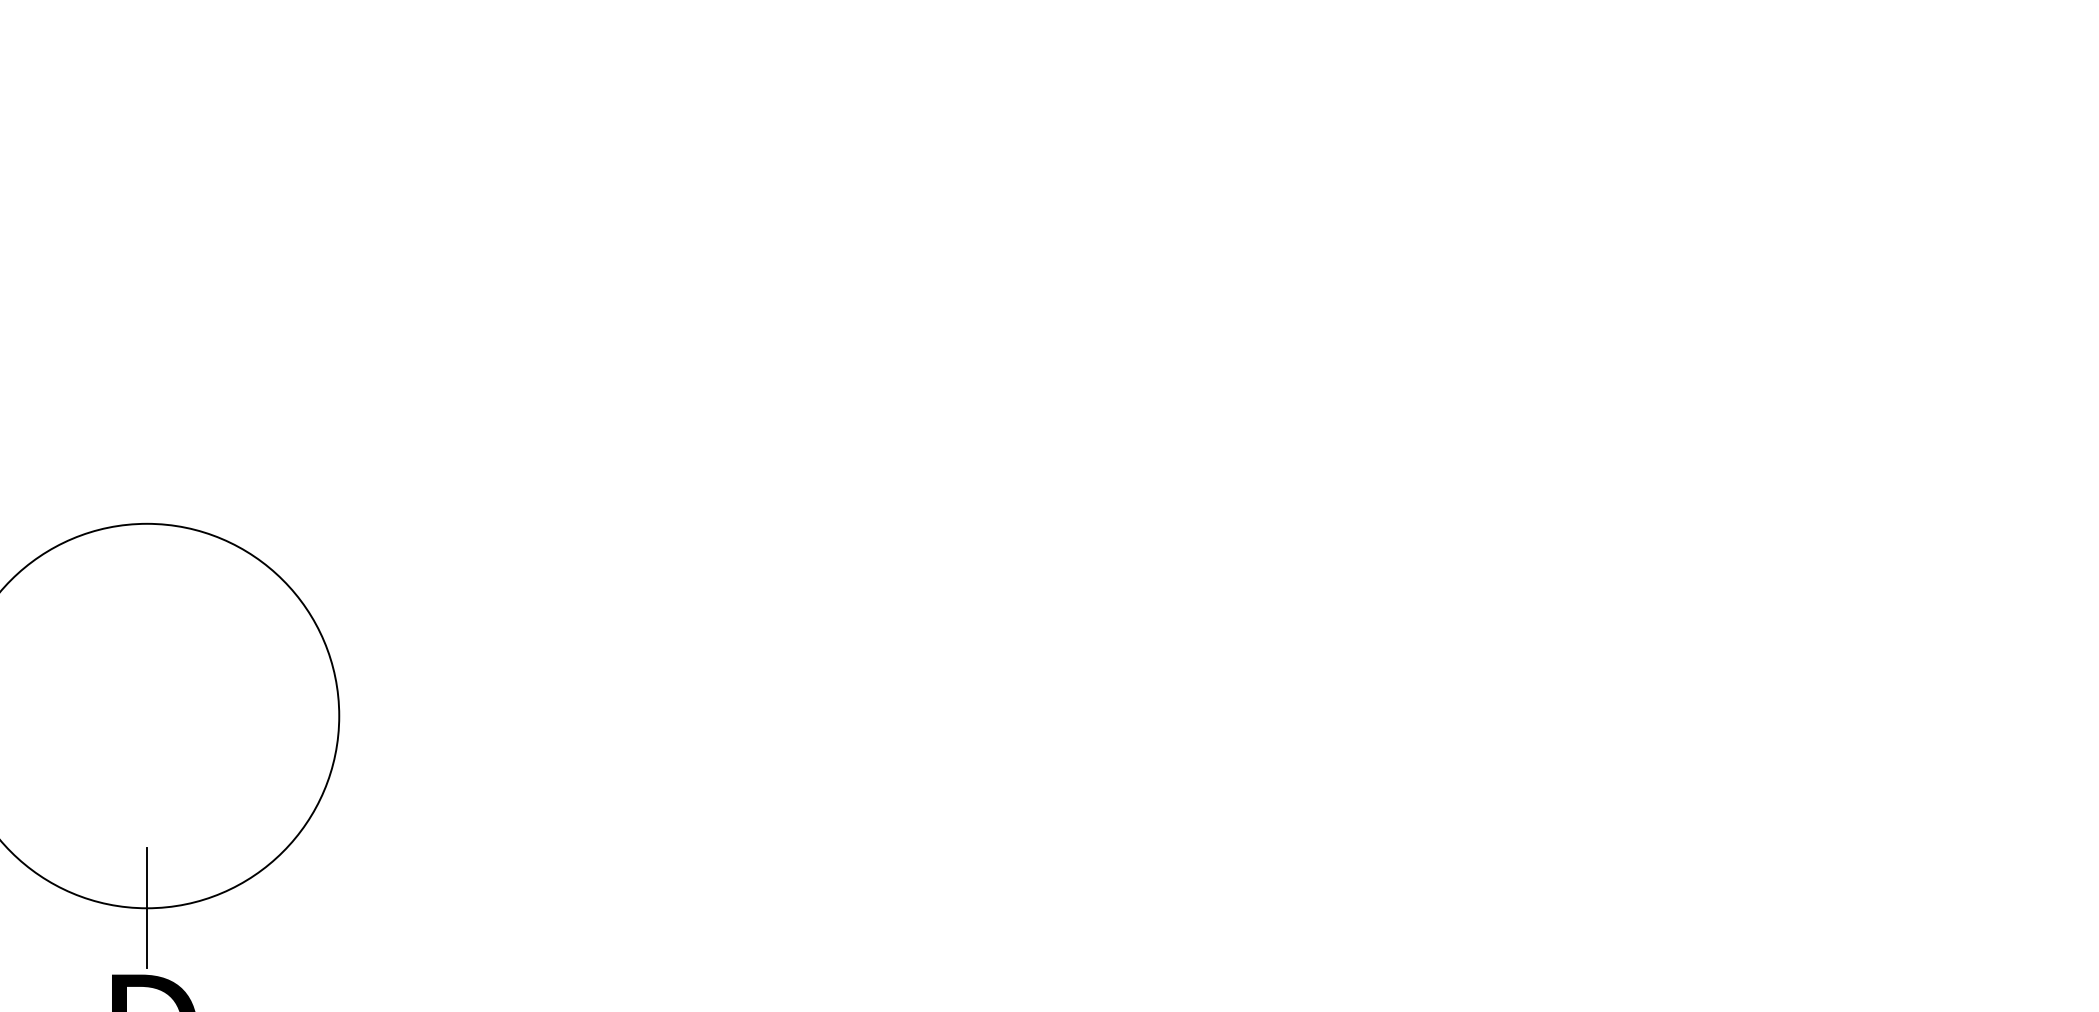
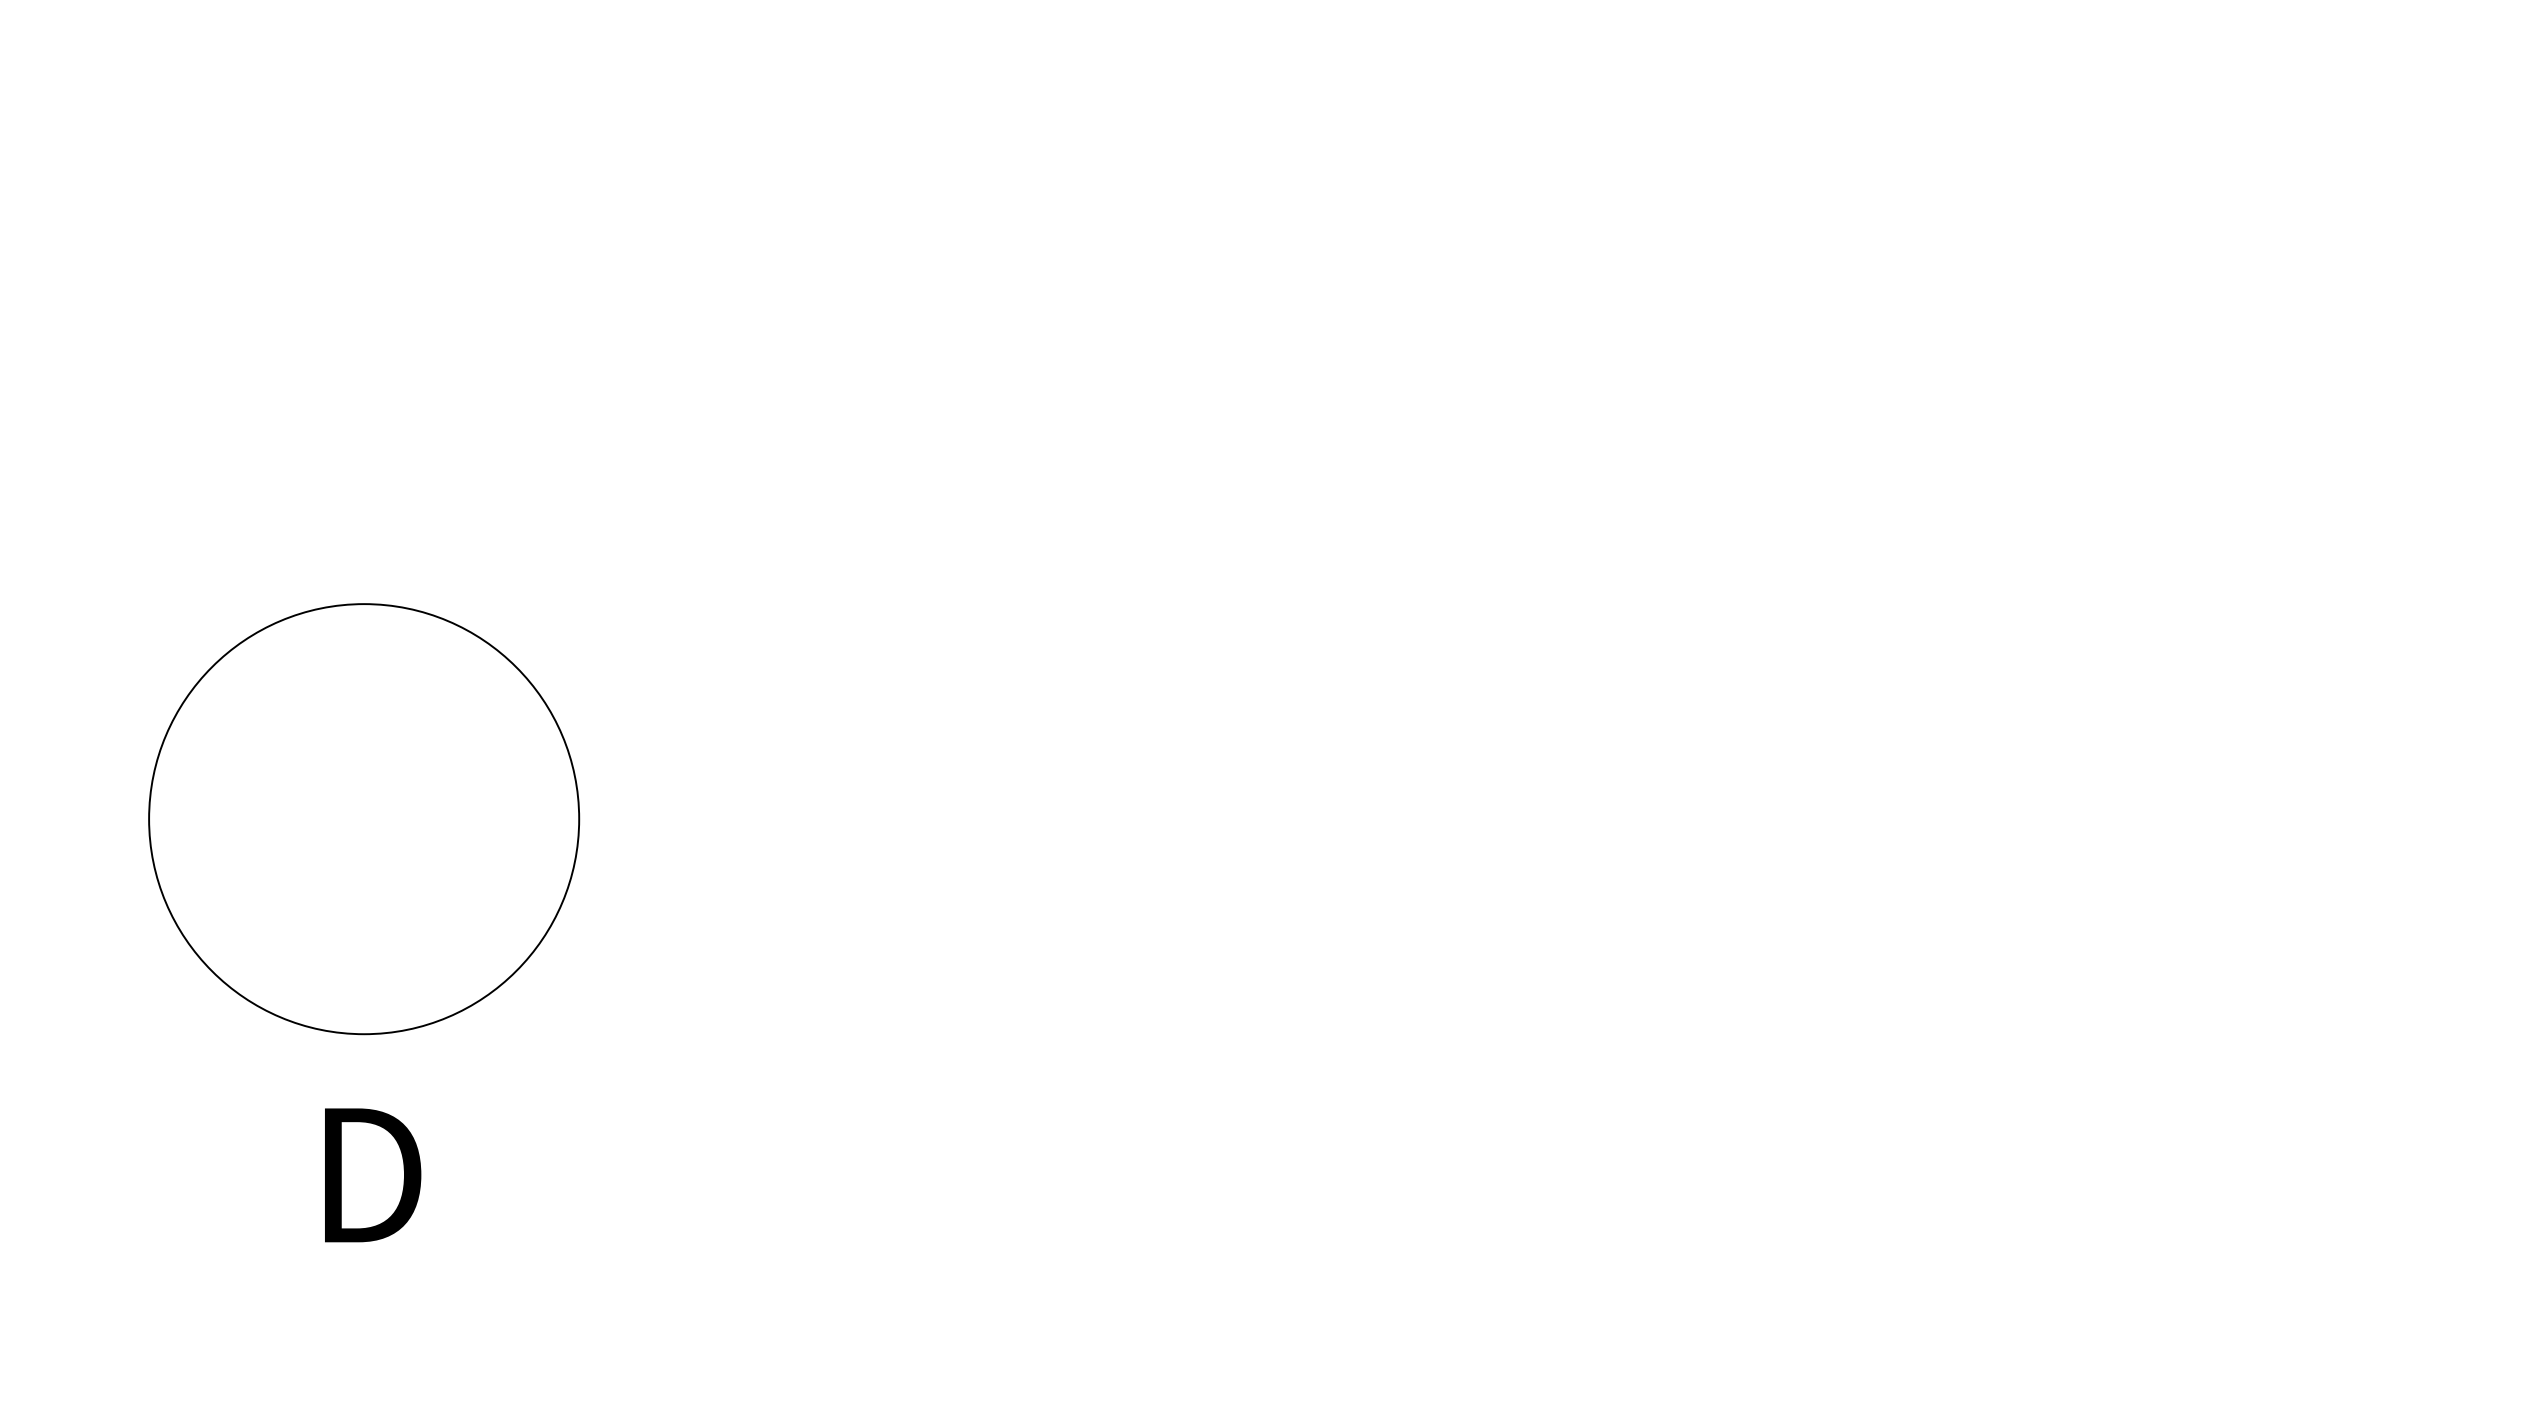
line: (147, 908) -> (364, 1034), removed

